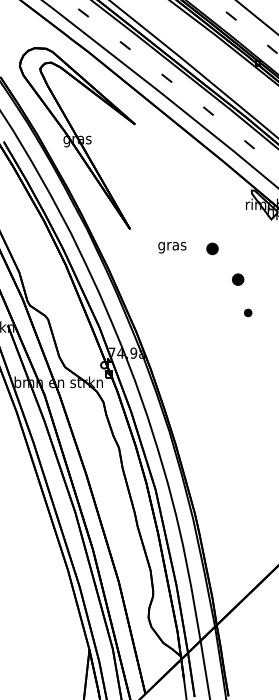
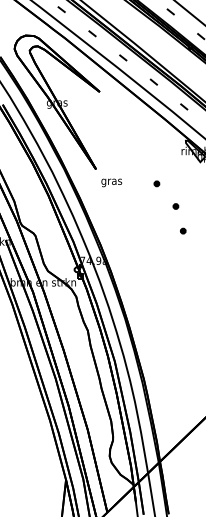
text: (172, 247) -> (111, 182), moved
part: (212, 248) -> (156, 183), size x0.62
part: (238, 279) -> (176, 206), size x0.62

